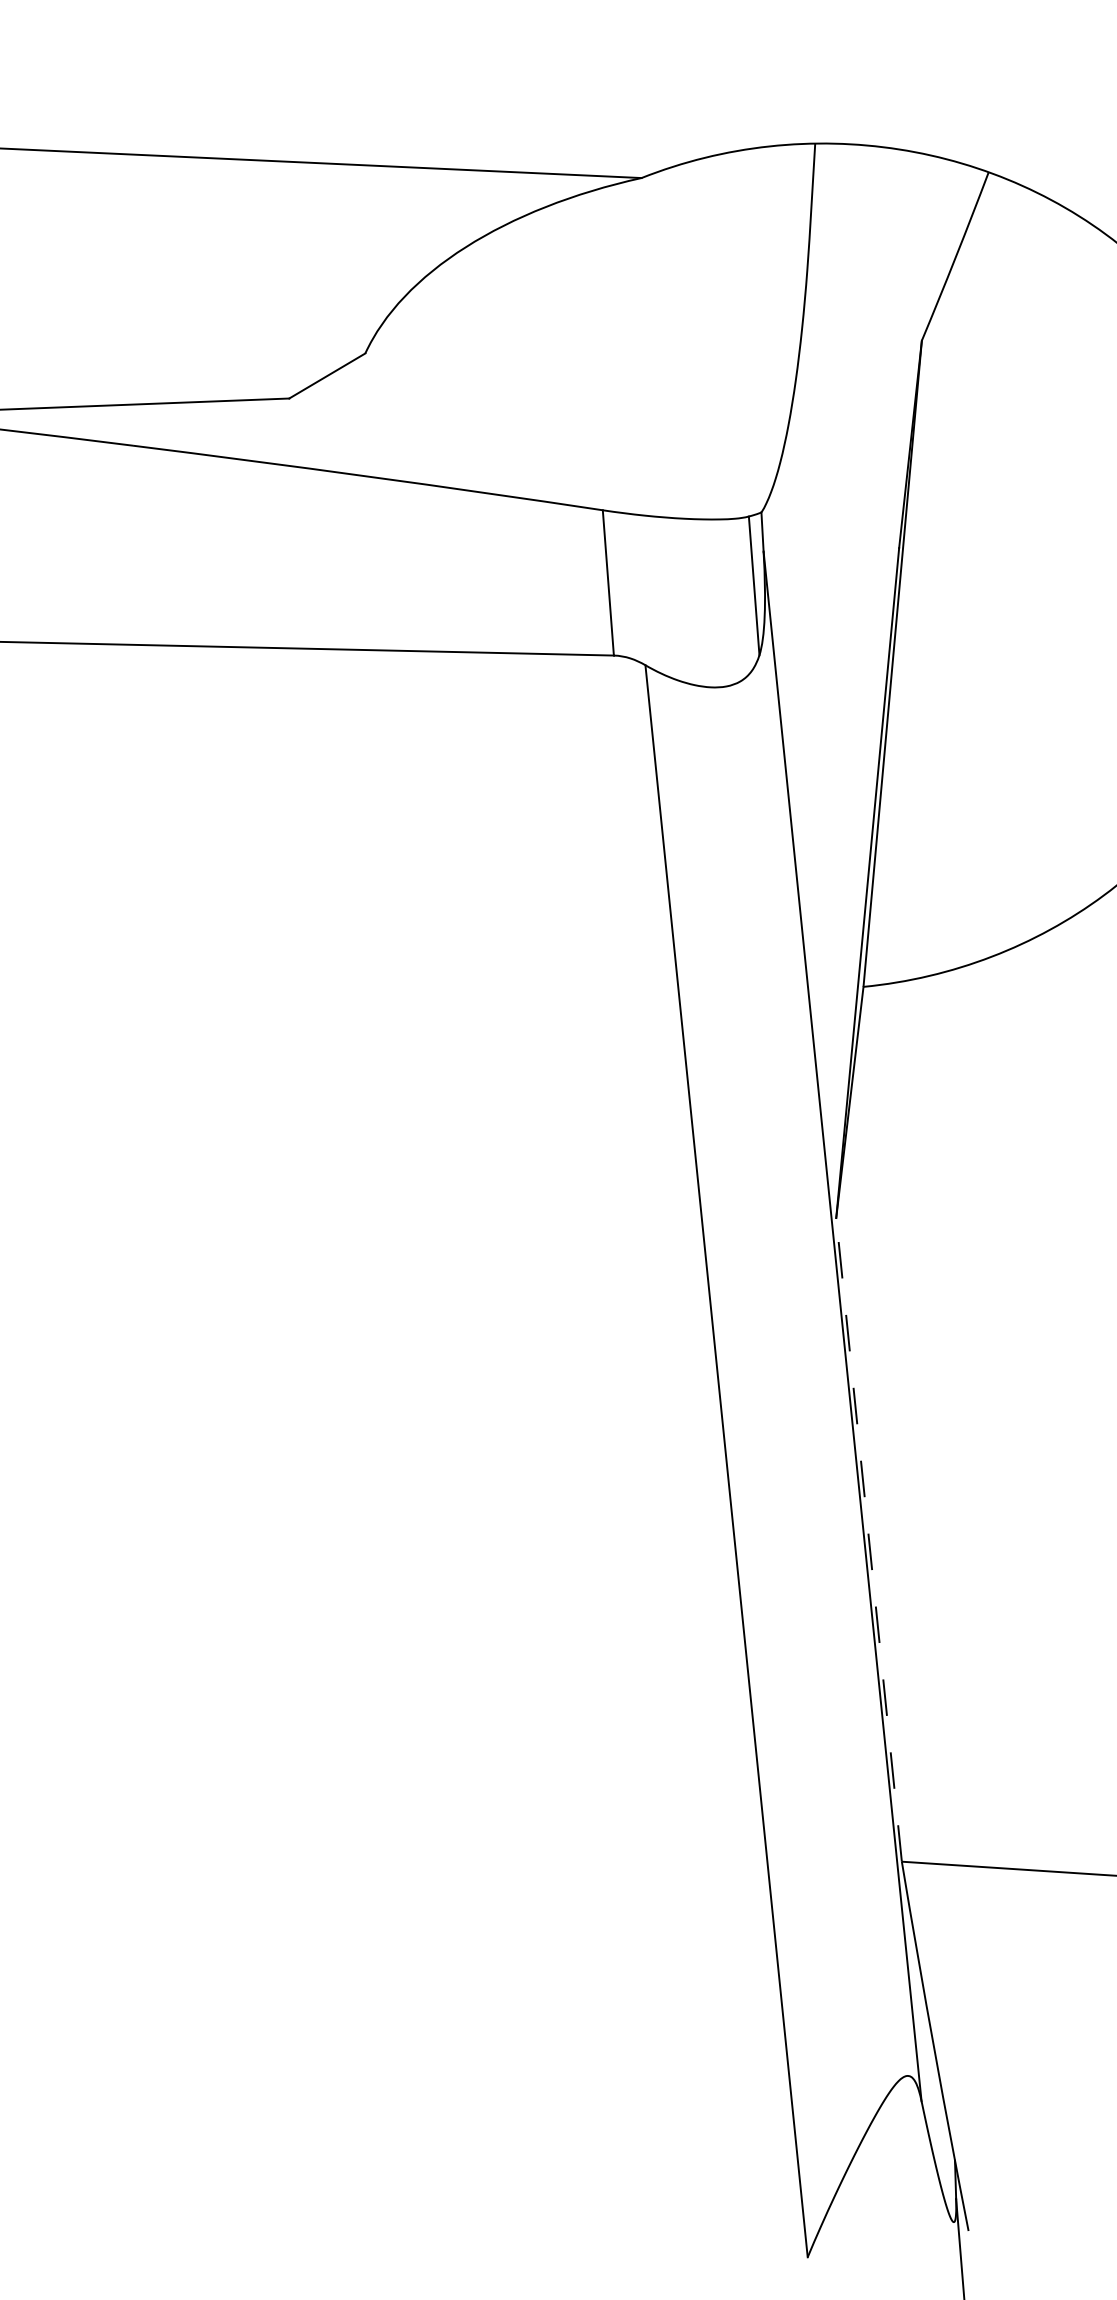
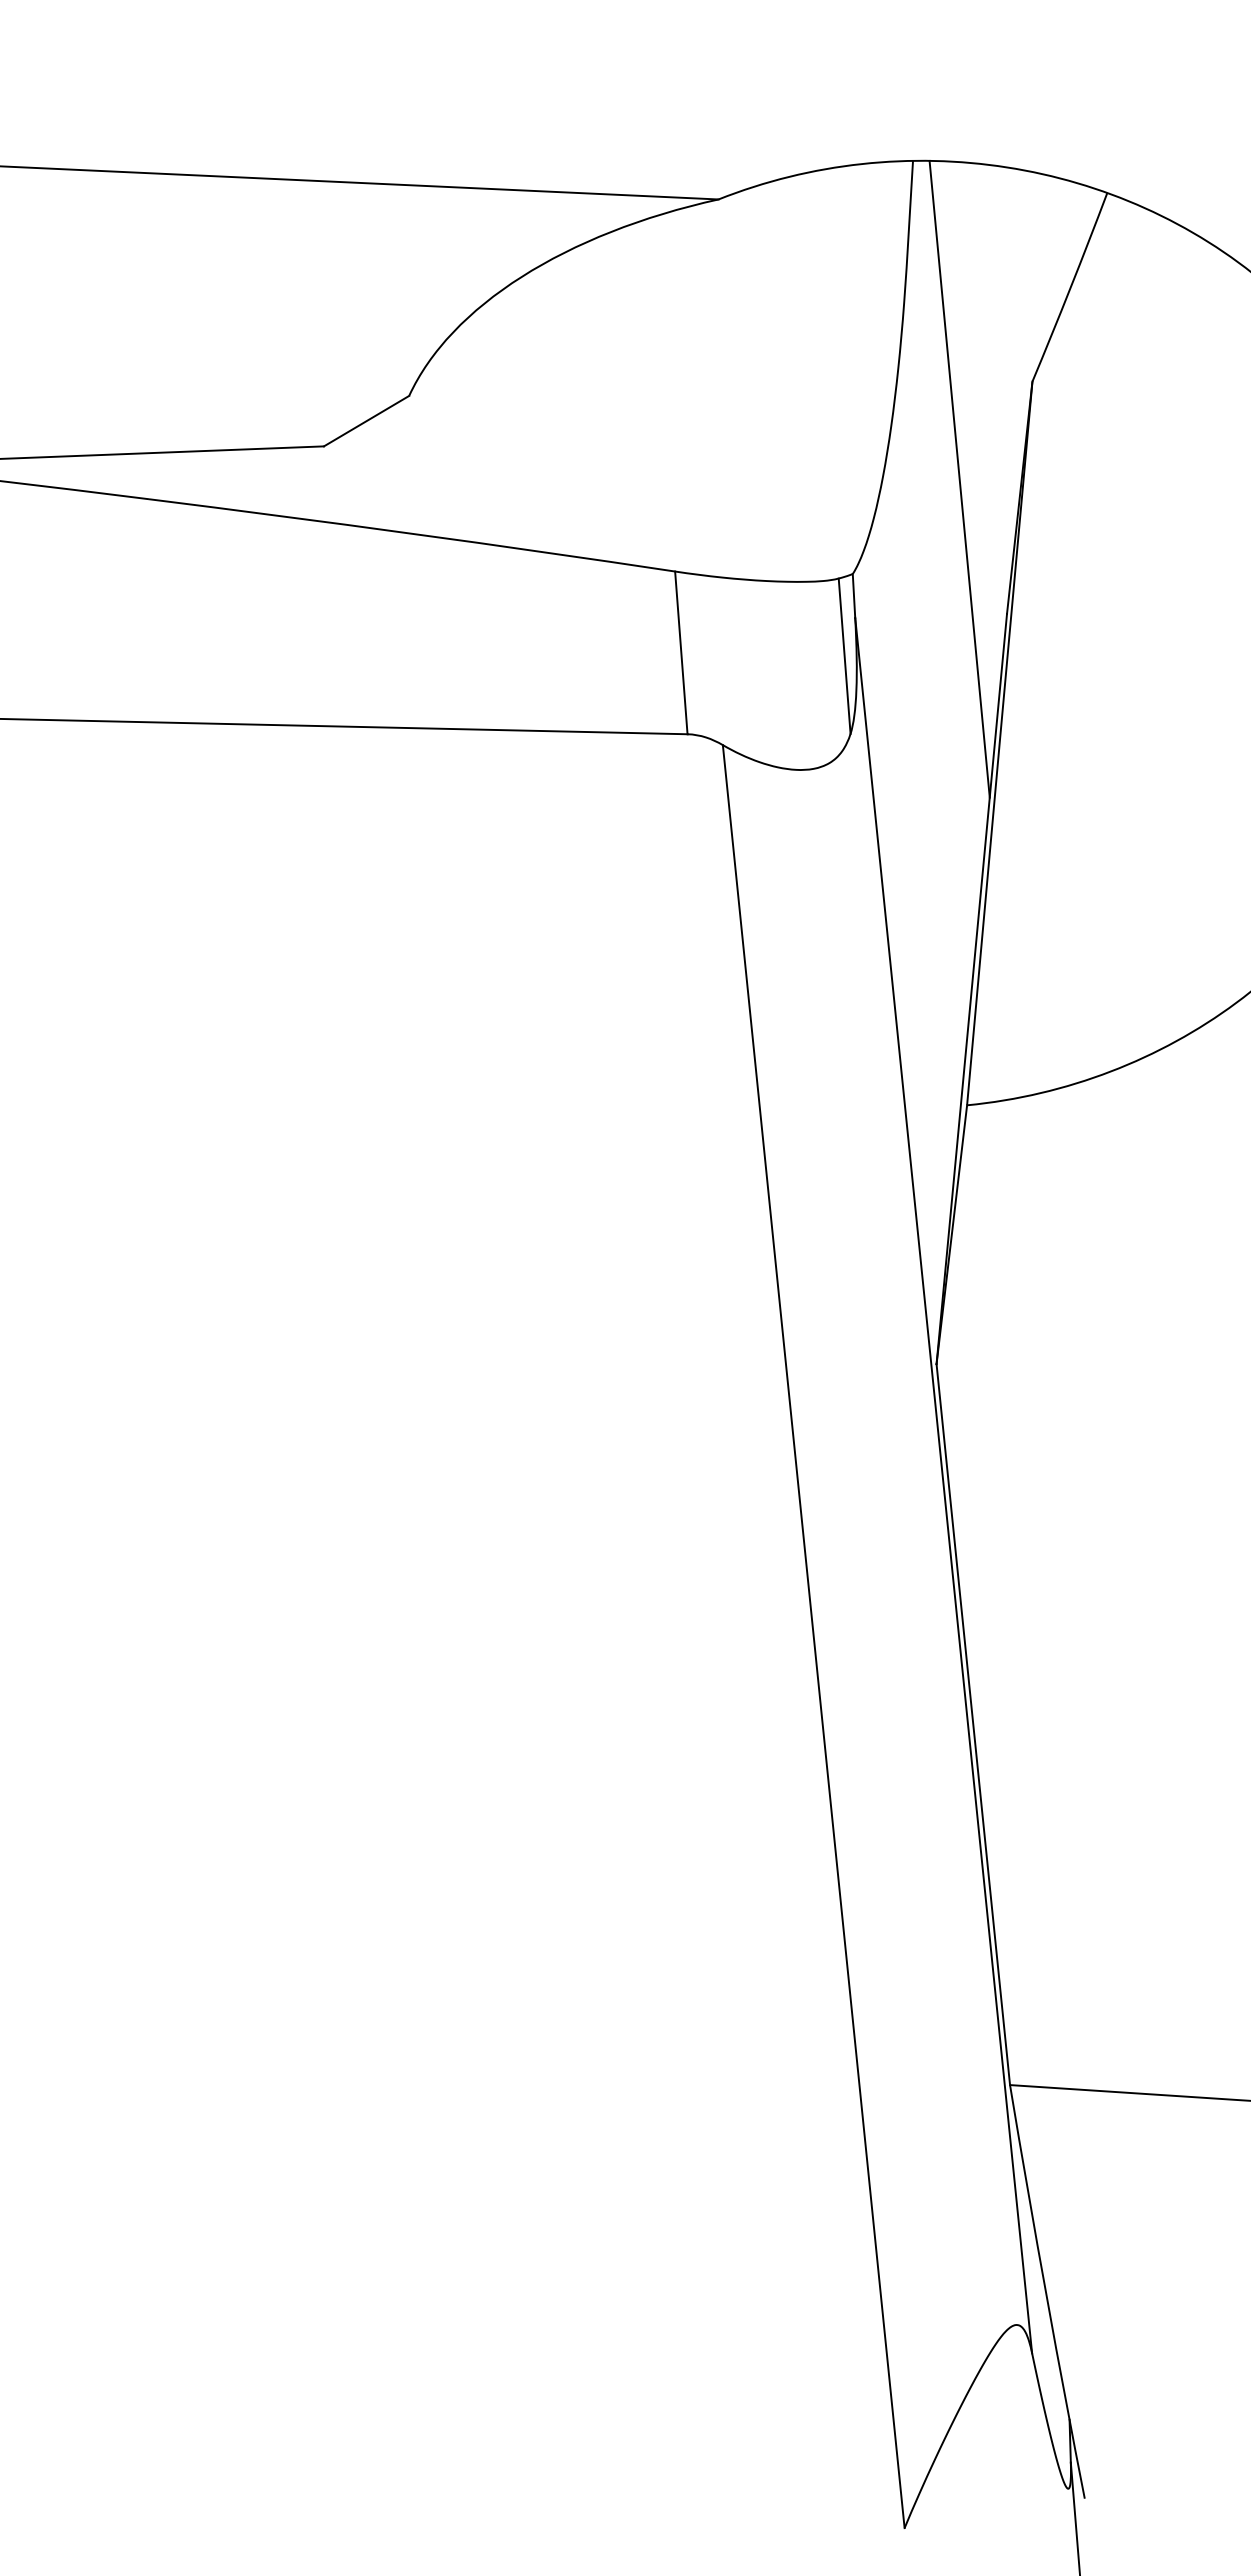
line: (856, 427) -> (959, 478), added
line: (869, 1539) -> (973, 1724), dashed -> solid

